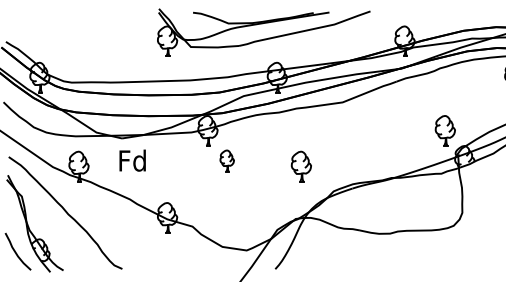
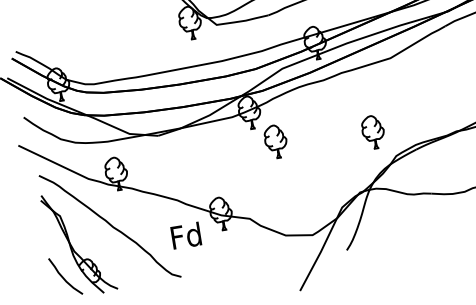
text: (132, 160) -> (185, 235), moved
part: (226, 160) -> (275, 141), size x1.43
part: (300, 166) -> (372, 132), moved

